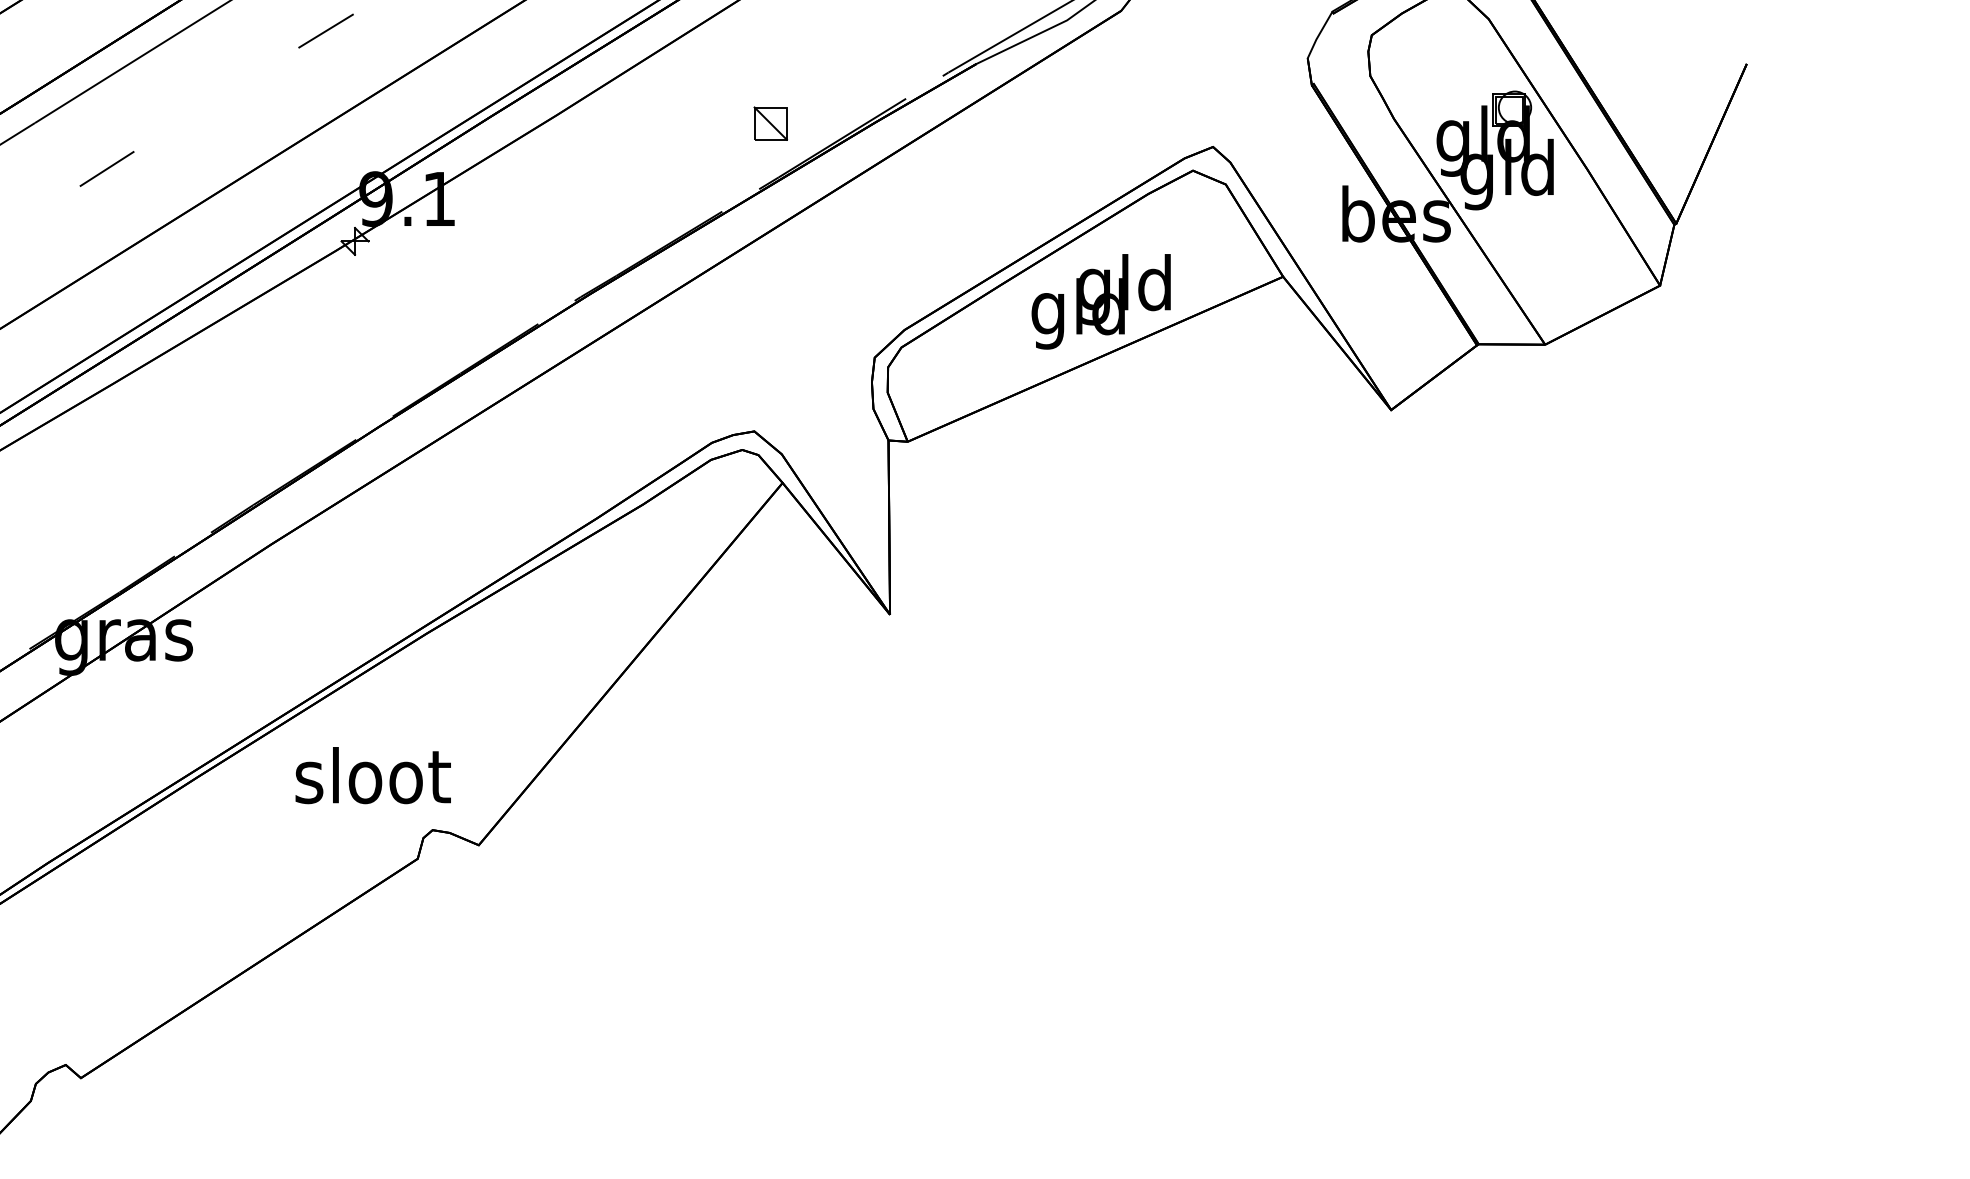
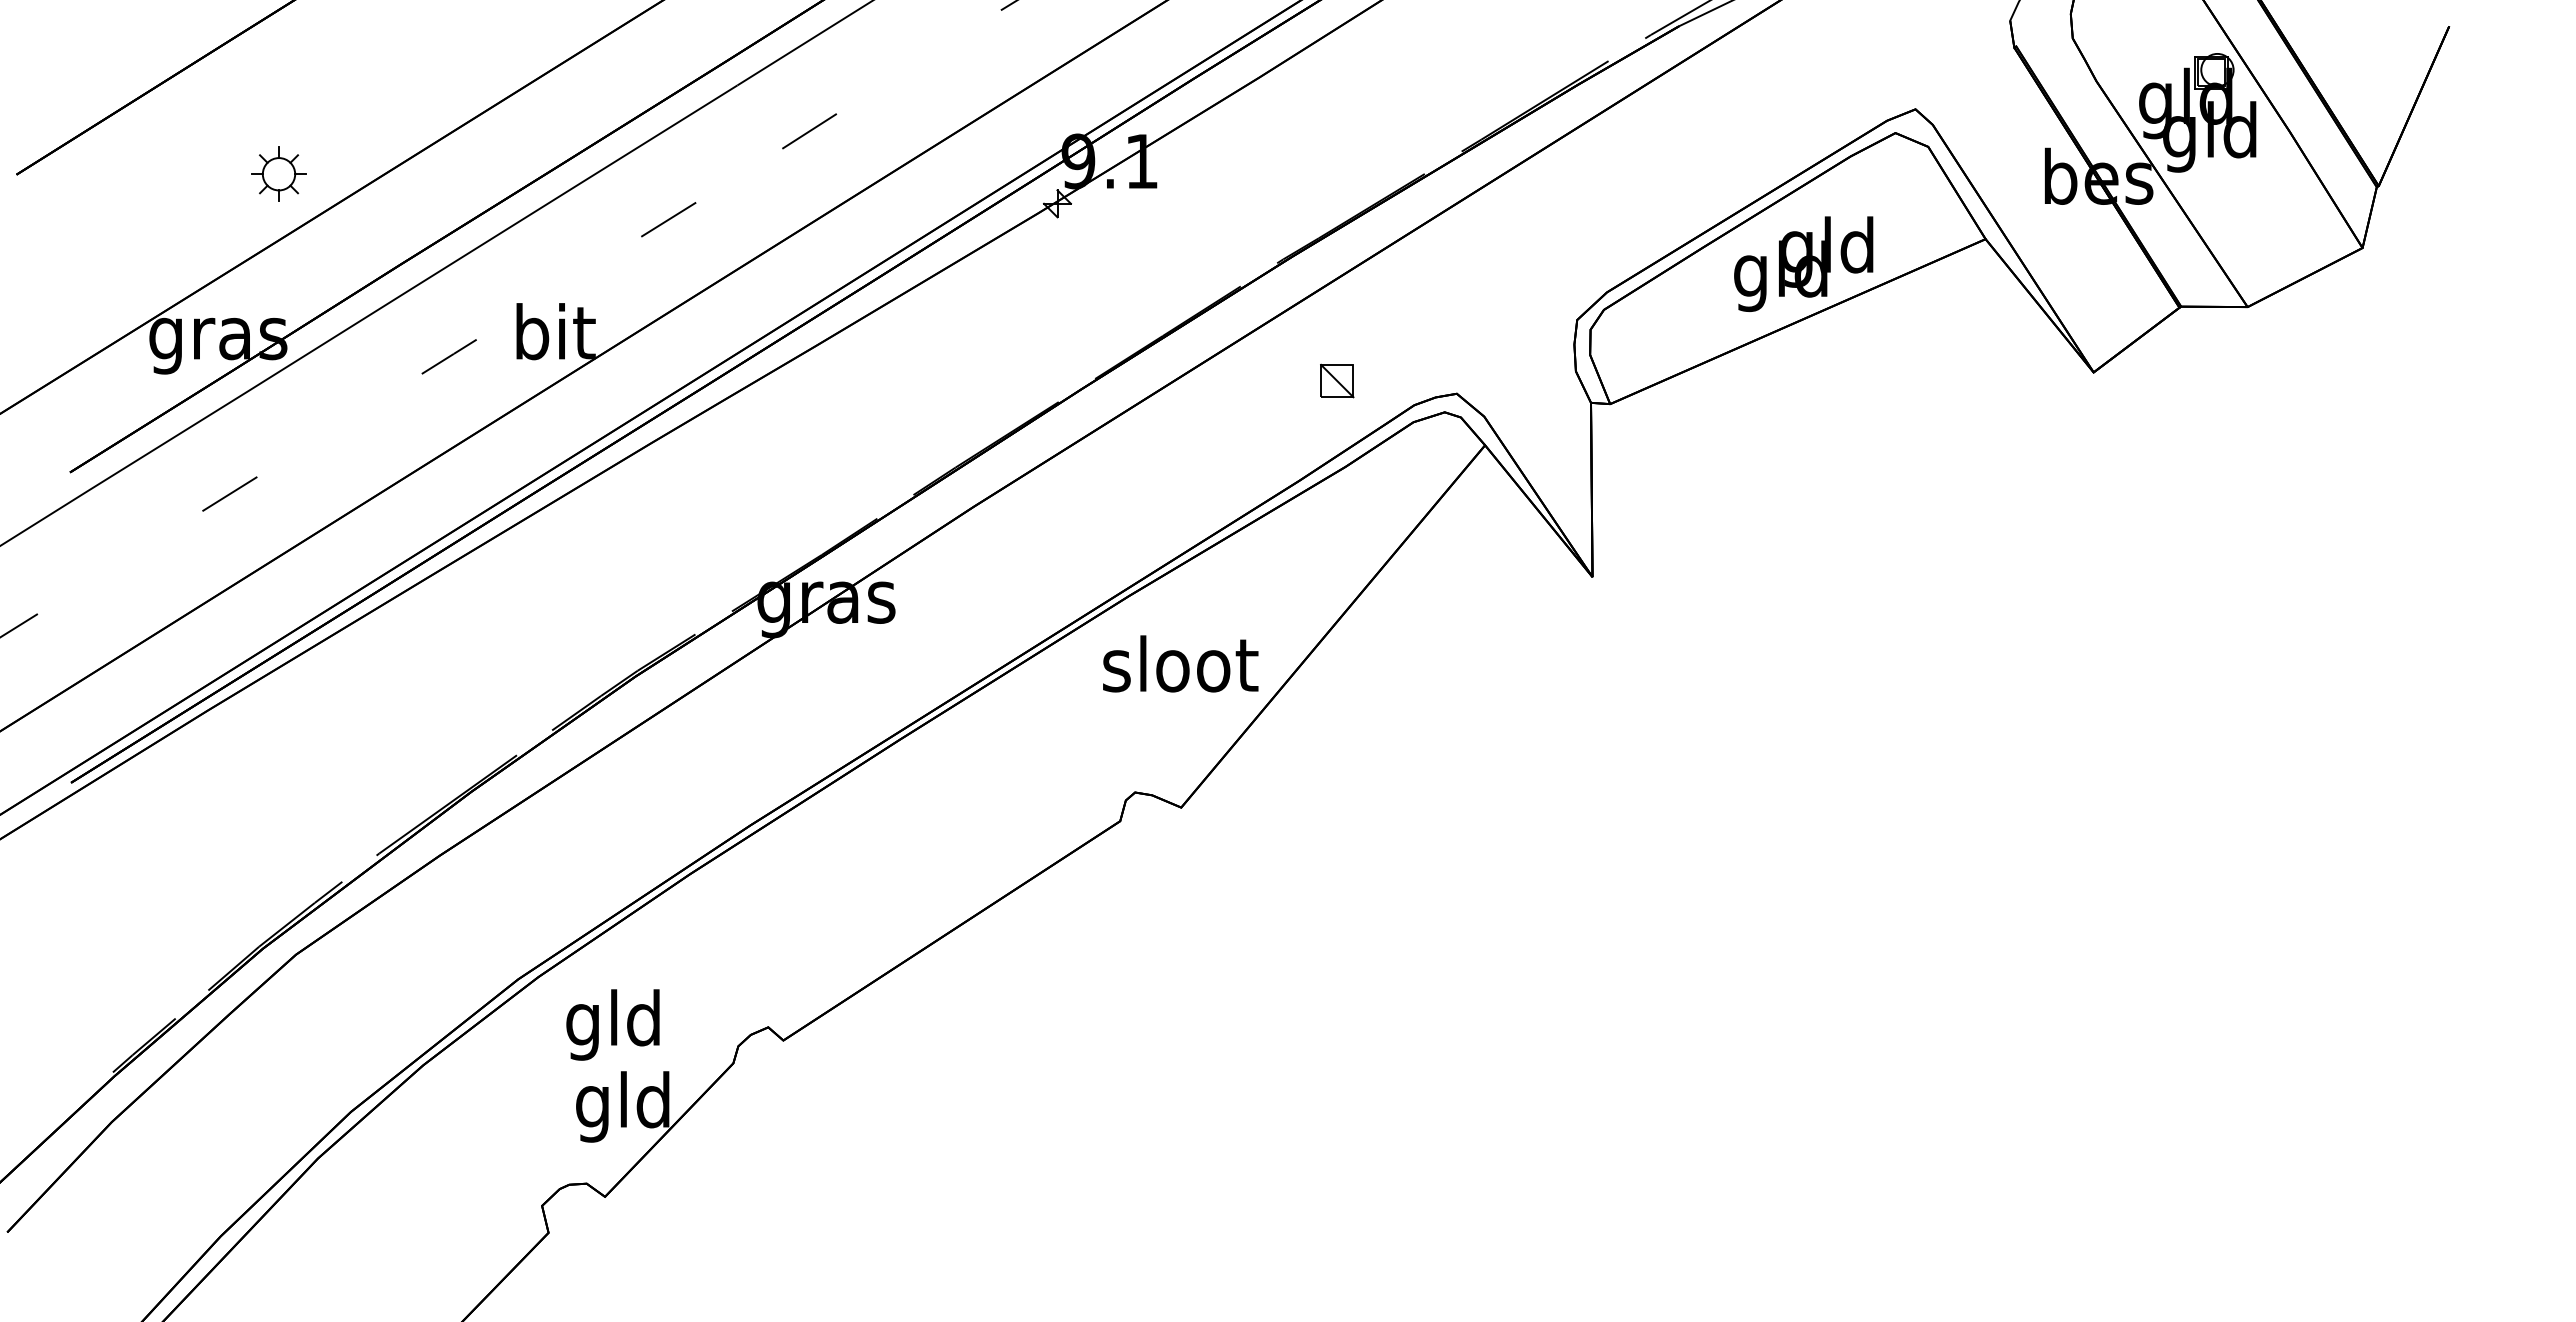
part: (771, 123) -> (1337, 380), moved
text: (373, 775) -> (1180, 663), moved

